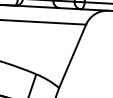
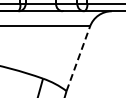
line: (72, 56) -> (78, 58), solid -> dashed

